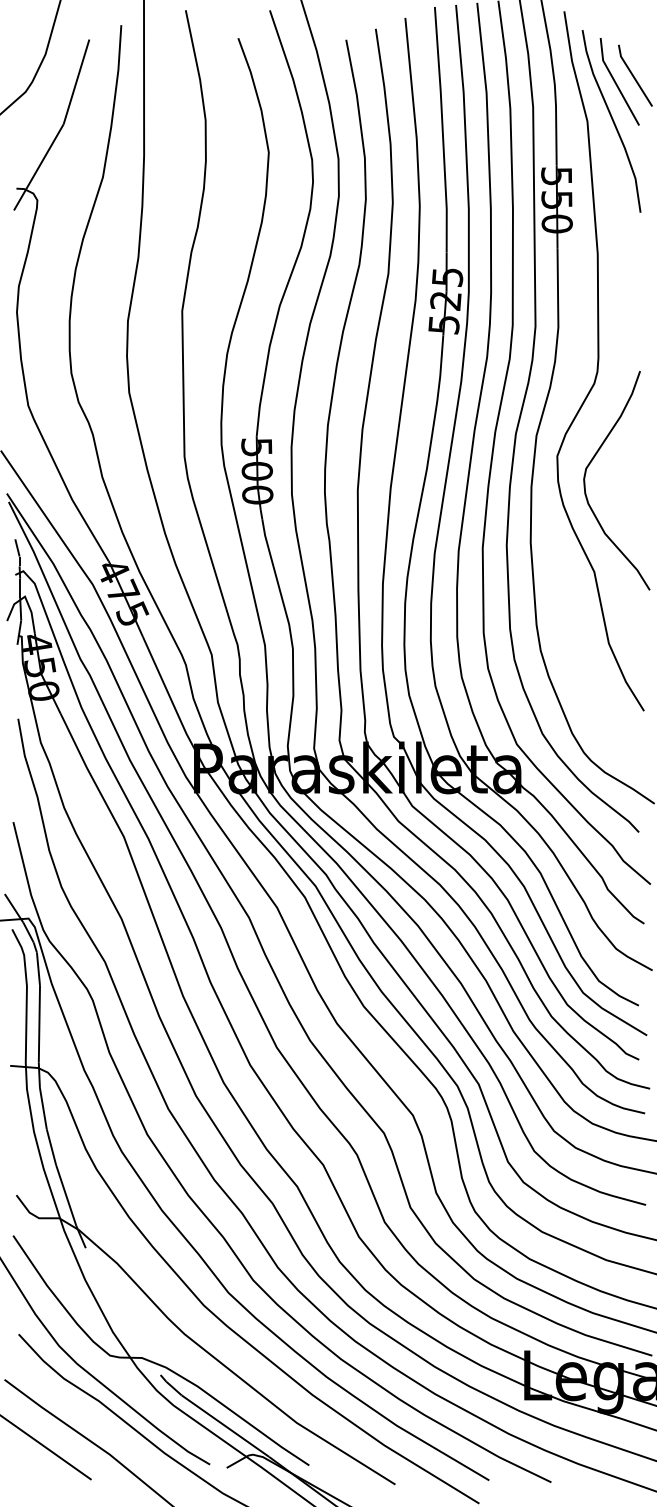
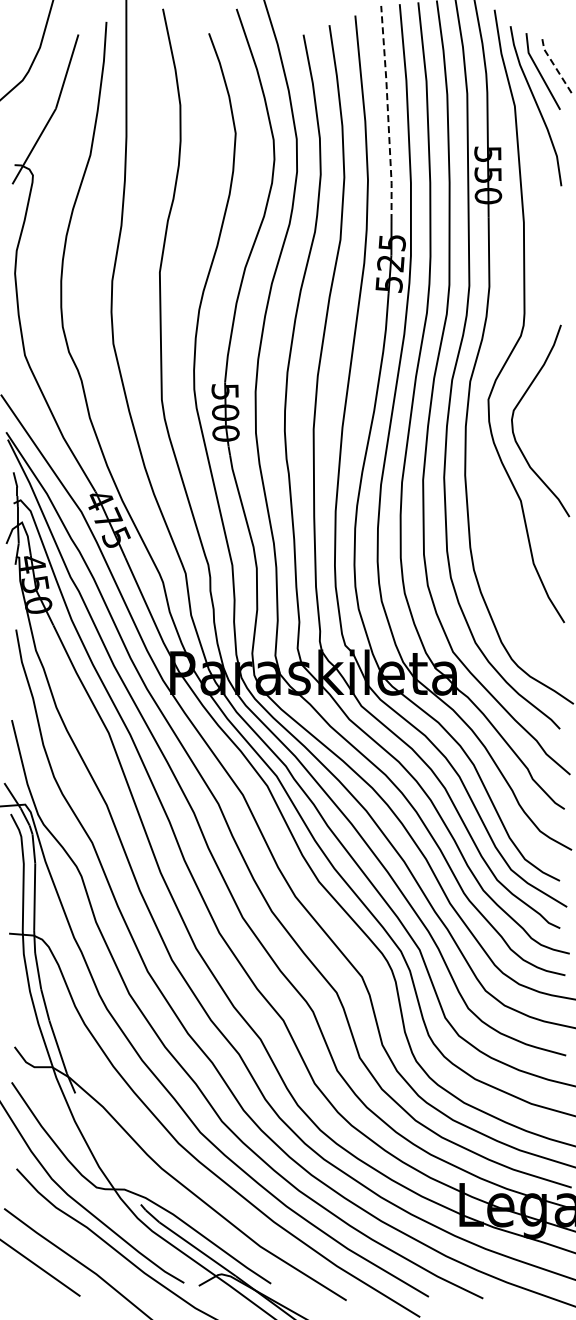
line: (632, 76) -> (554, 66), solid -> dashed
line: (443, 128) -> (388, 112), solid -> dashed

